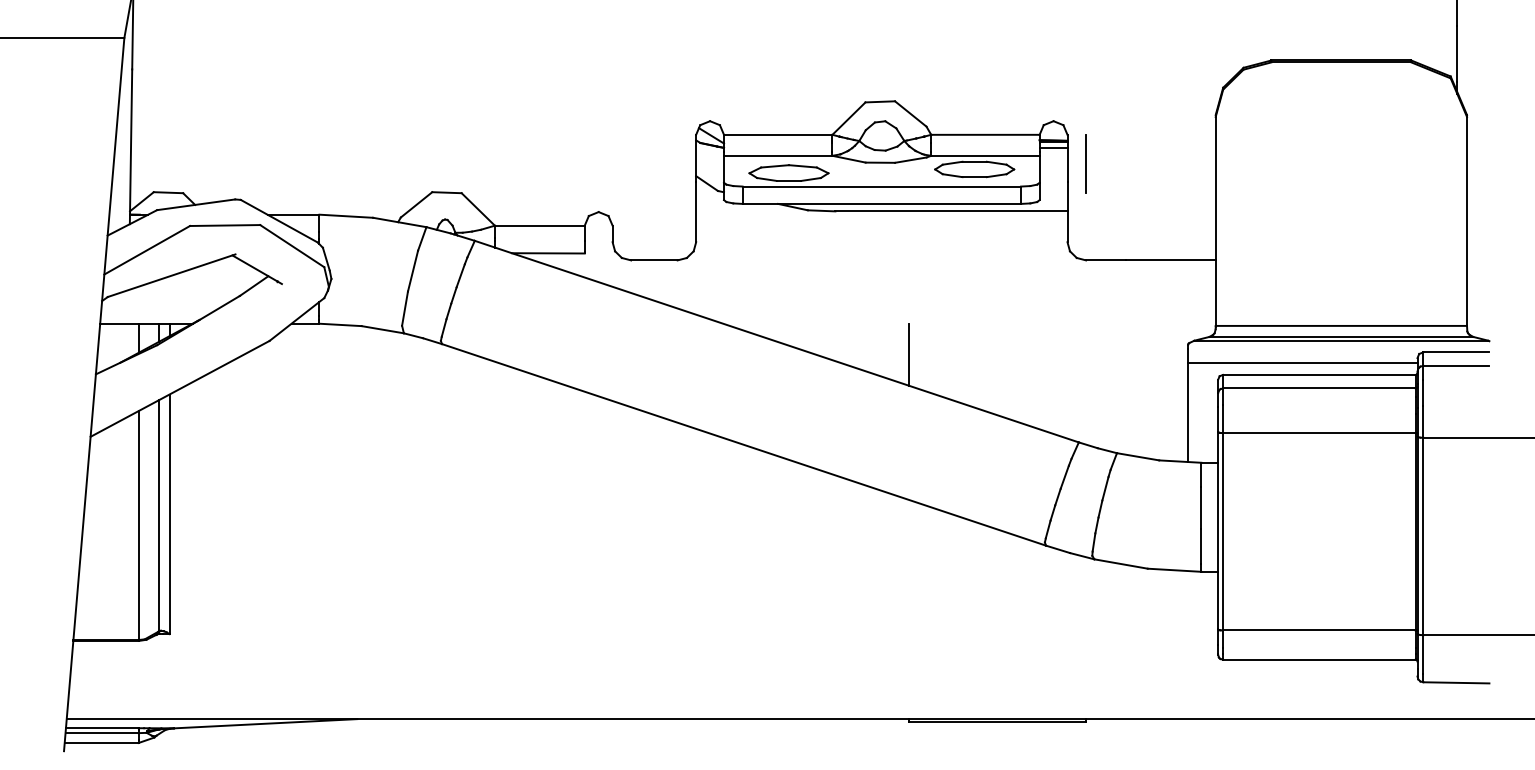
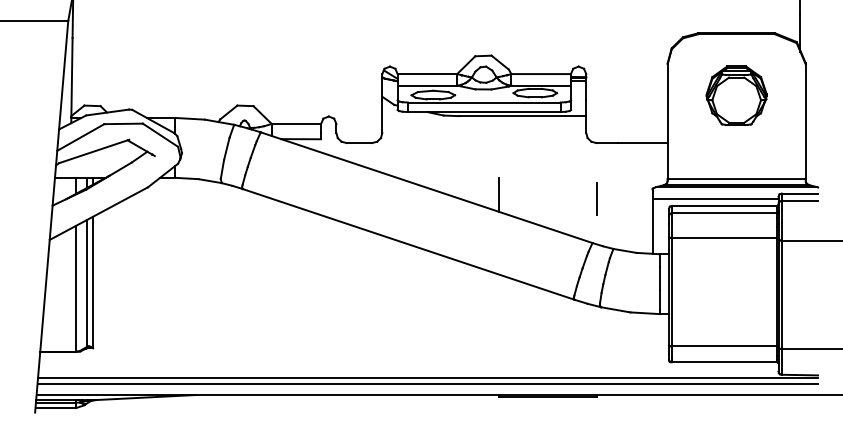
line: (1086, 162) -> (596, 198), moved
part: (1341, 173) -> (736, 95), added
line: (780, 689) -> (428, 378), added
line: (778, 699) -> (427, 384), added

